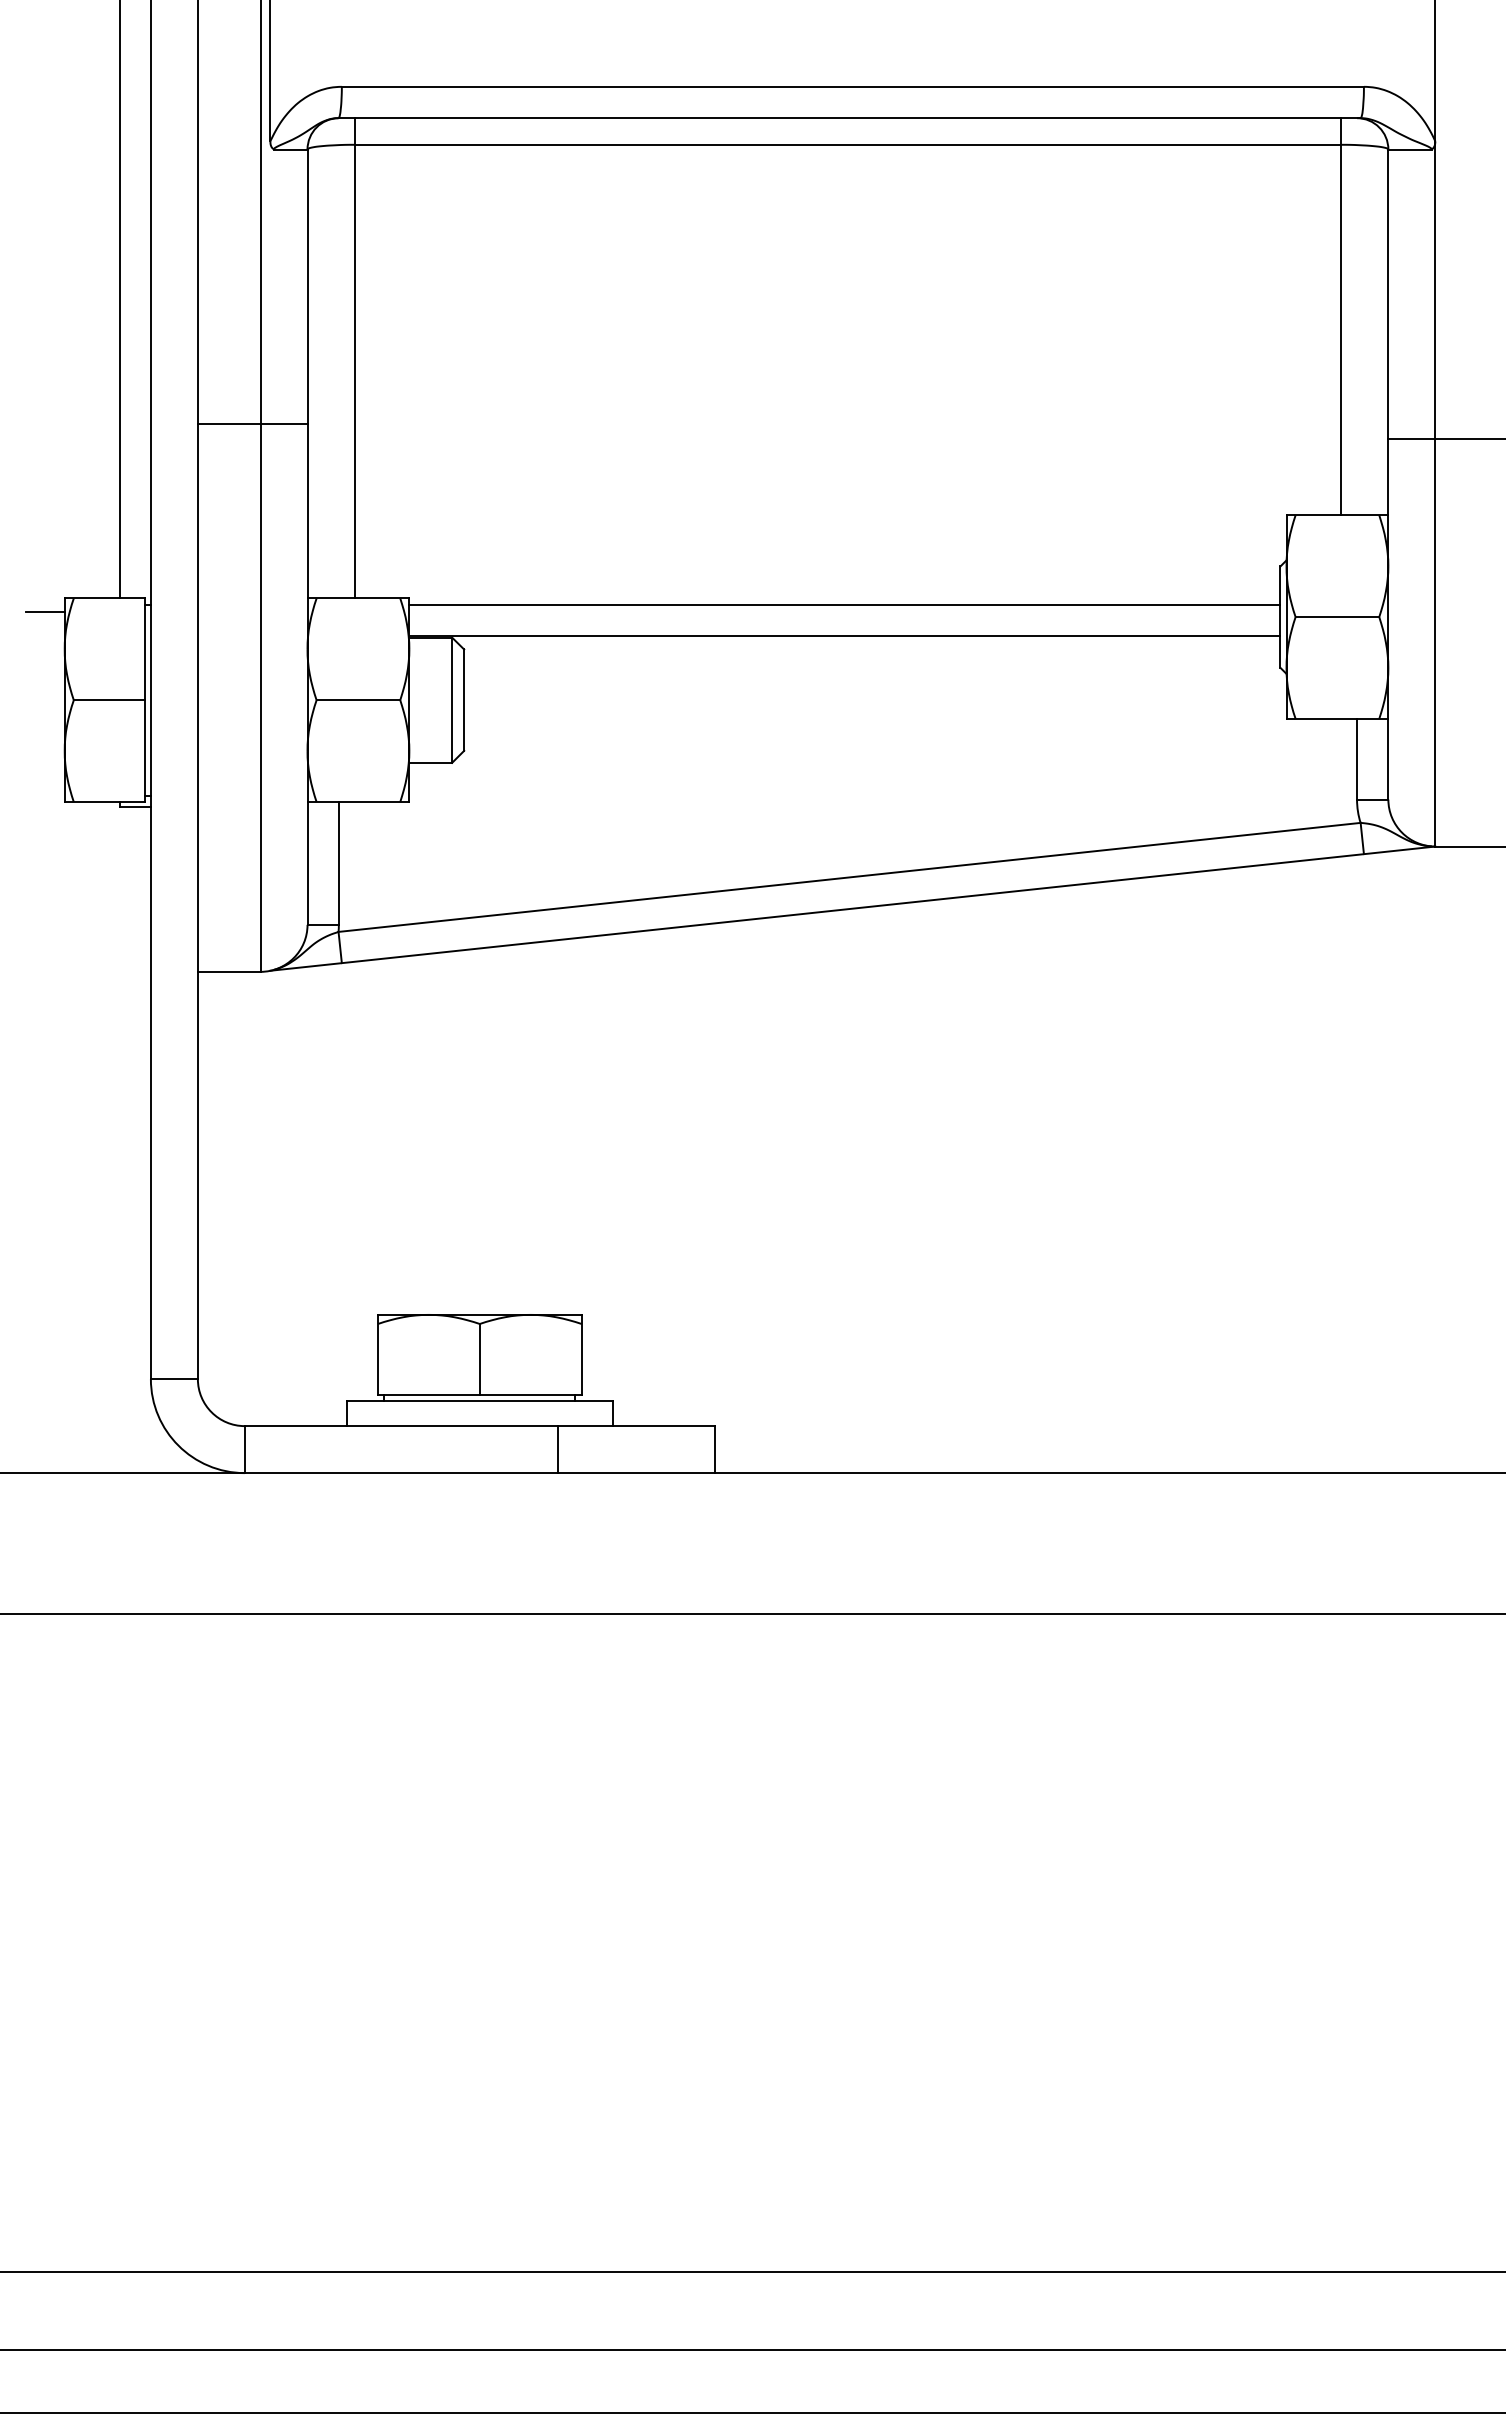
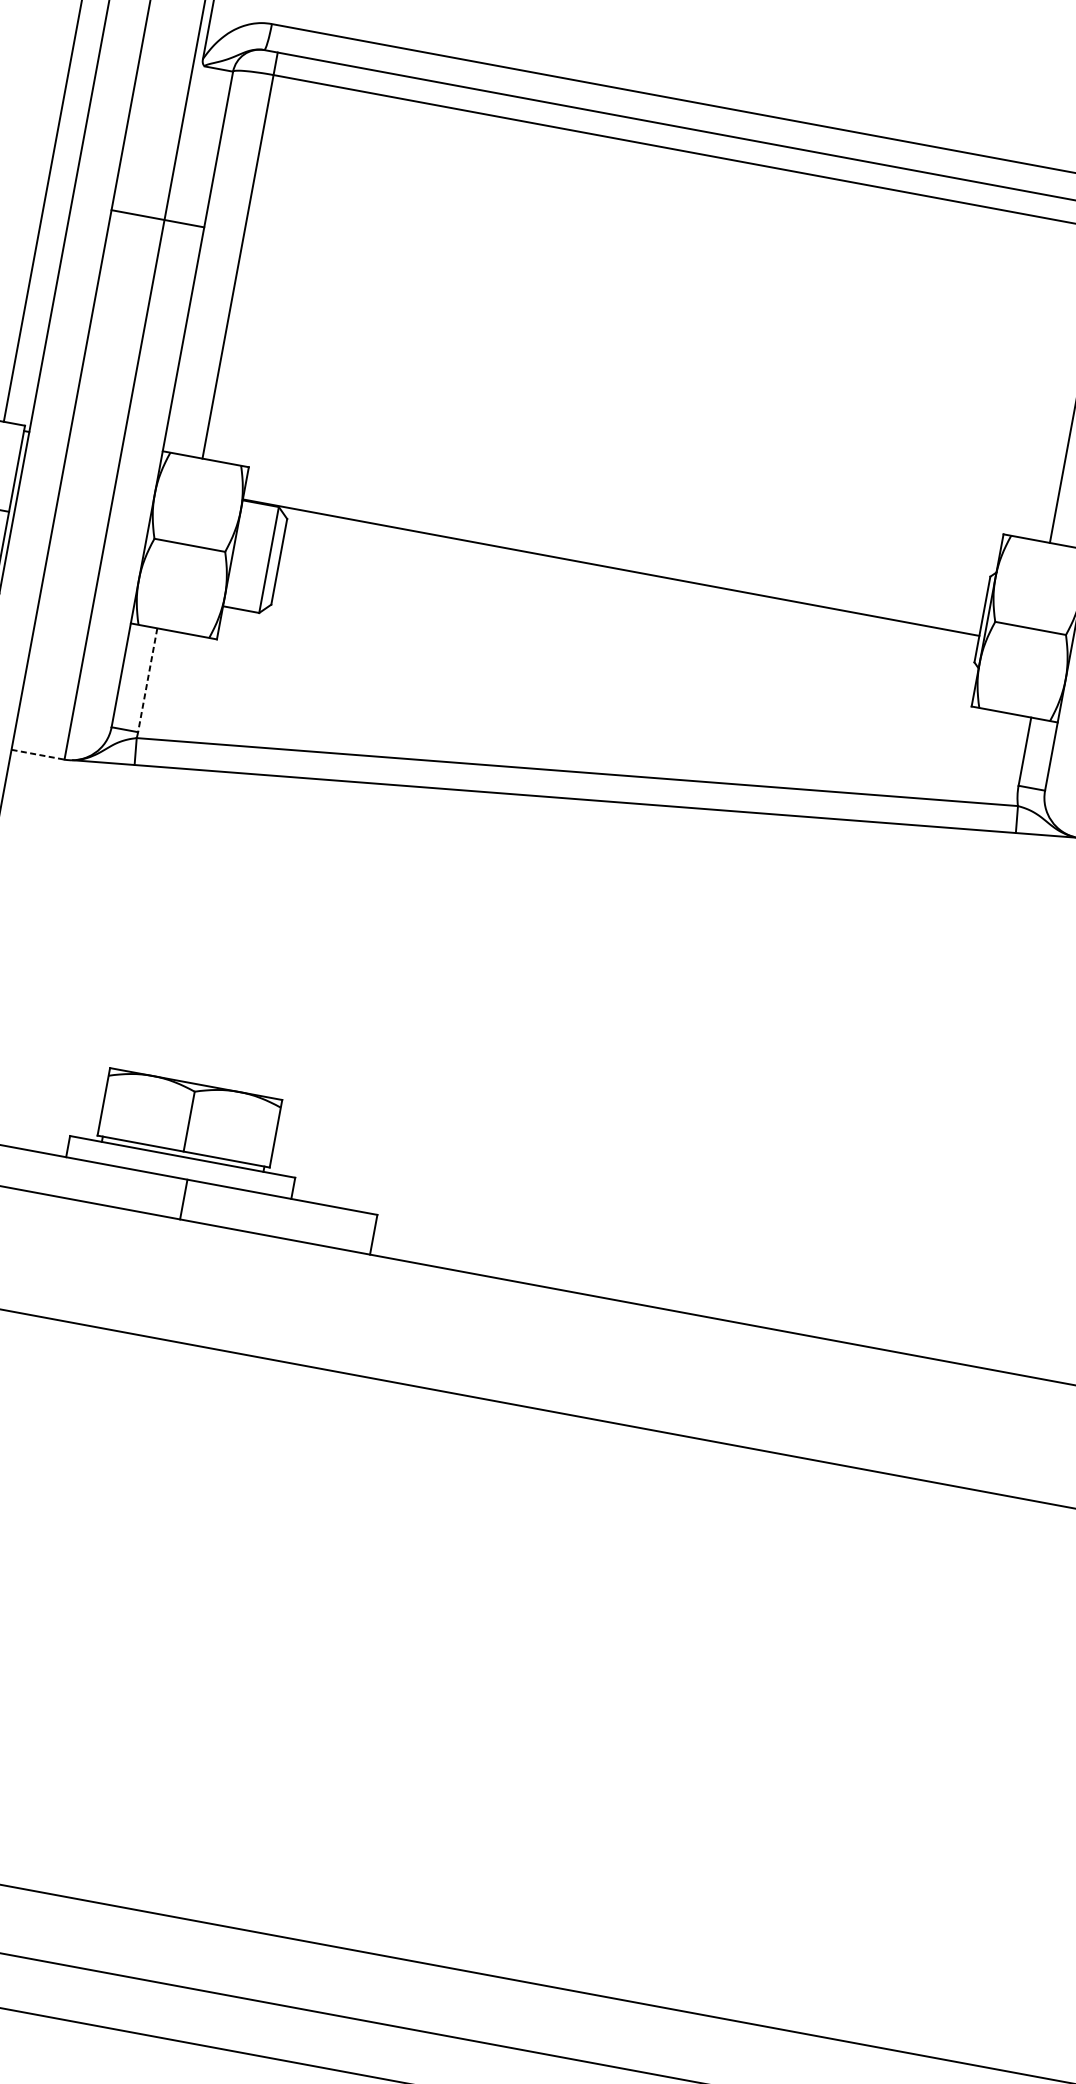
line: (252, 423) -> (157, 218), moved
line: (844, 605) -> (615, 541), removed
line: (338, 863) -> (147, 680), solid -> dashed
line: (229, 971) -> (38, 754), solid -> dashed
line: (558, 1449) -> (184, 1199), moved

